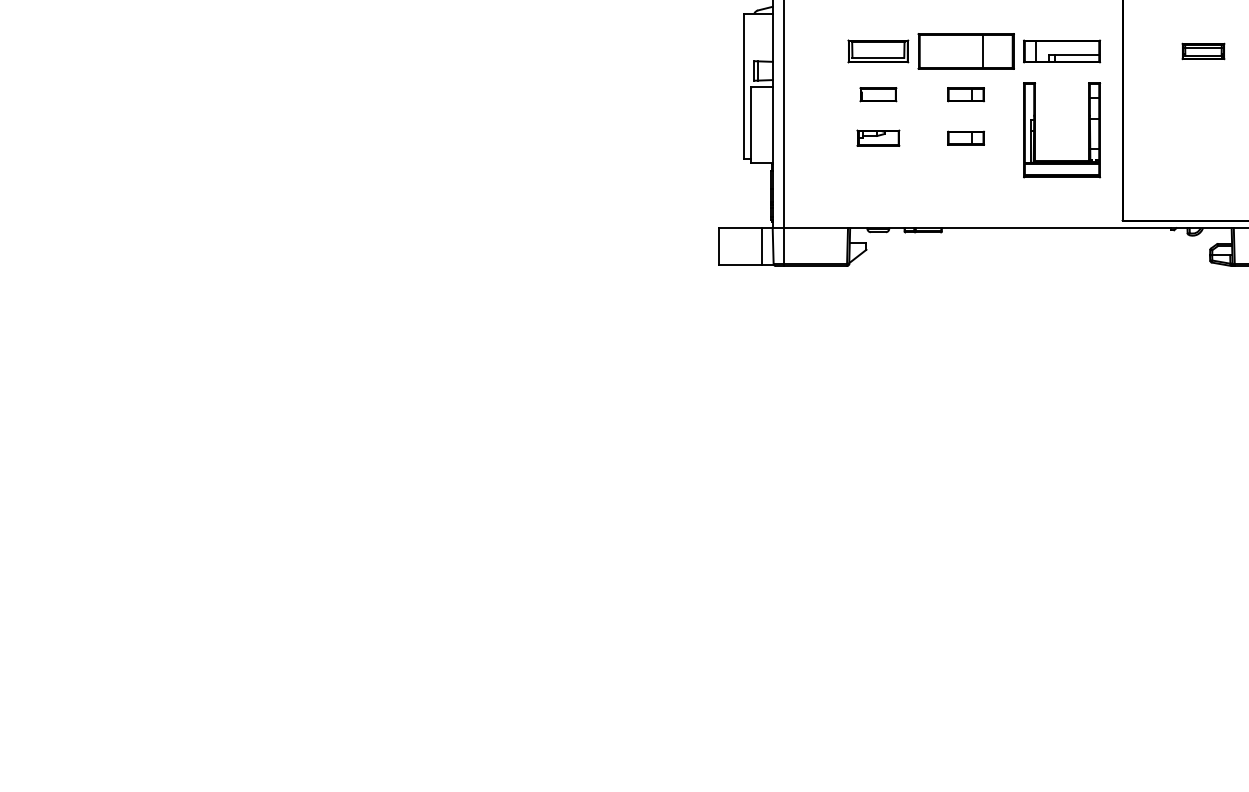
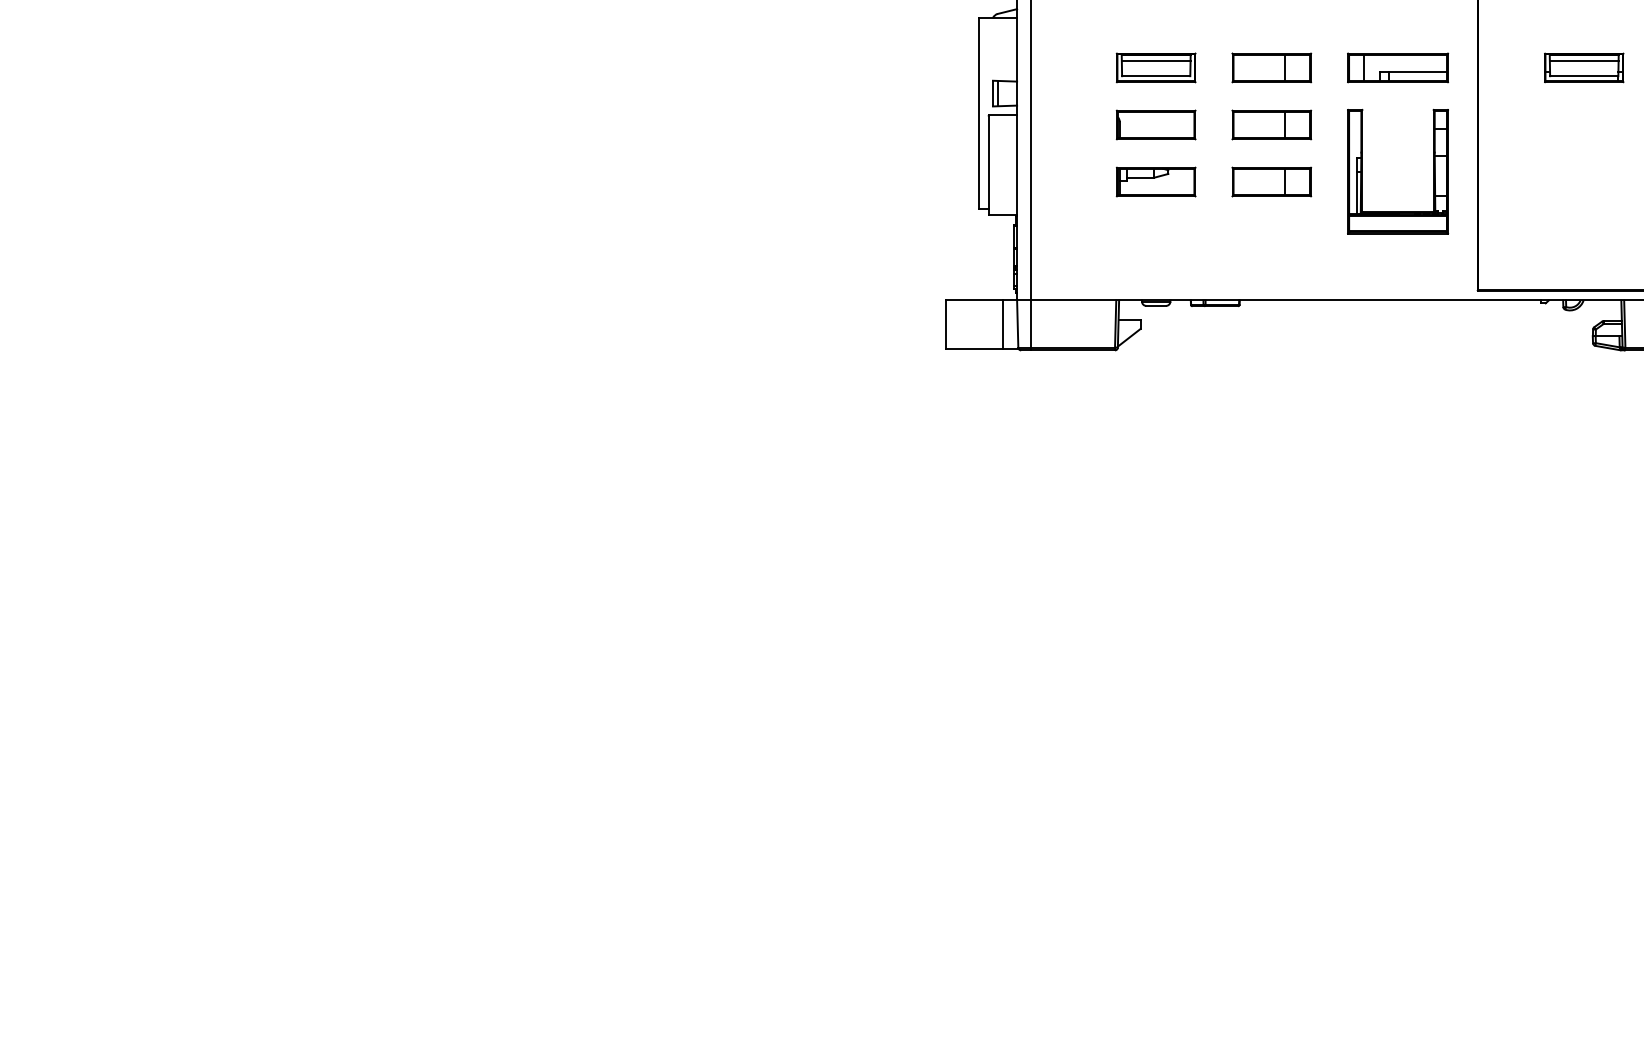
line: (878, 45) -> (1156, 60), added
part: (965, 51) -> (1270, 67), size x0.62
part: (1203, 51) -> (1584, 67), size x1.43
part: (878, 94) -> (1156, 124), size x1.67
part: (965, 94) -> (1270, 124), size x1.67
part: (878, 138) -> (1156, 182), size x1.43
part: (965, 138) -> (1270, 182), size x1.67

